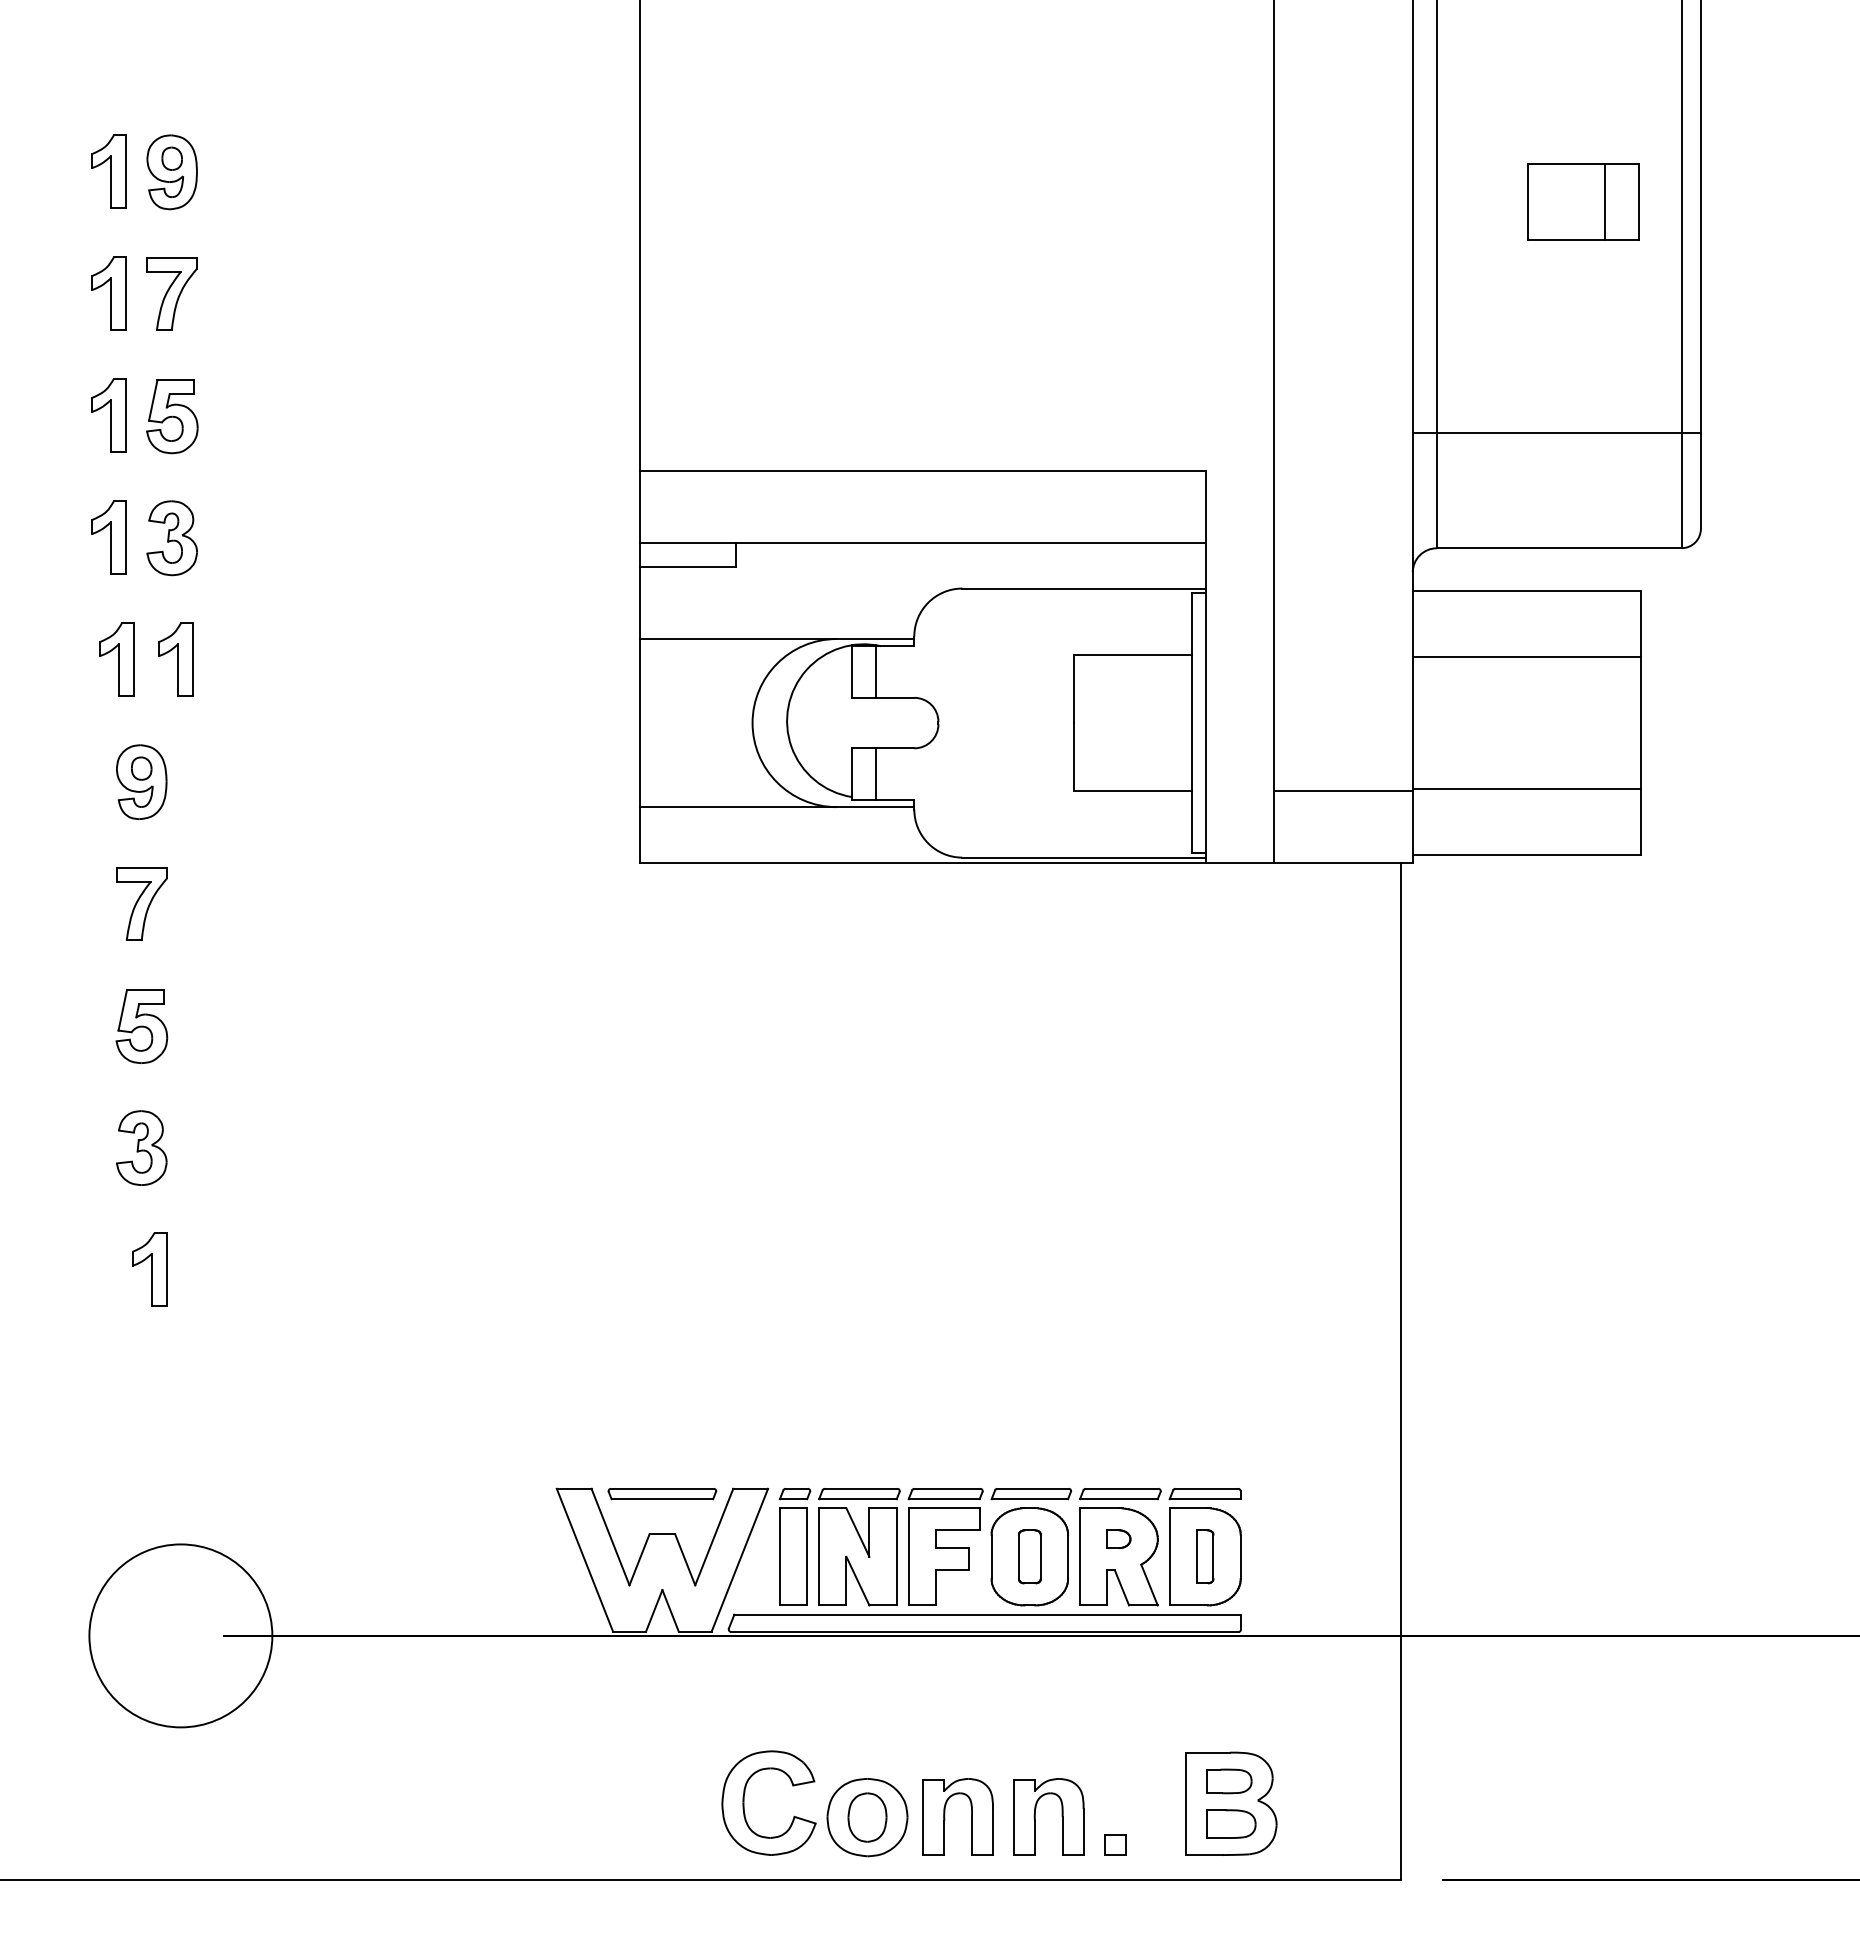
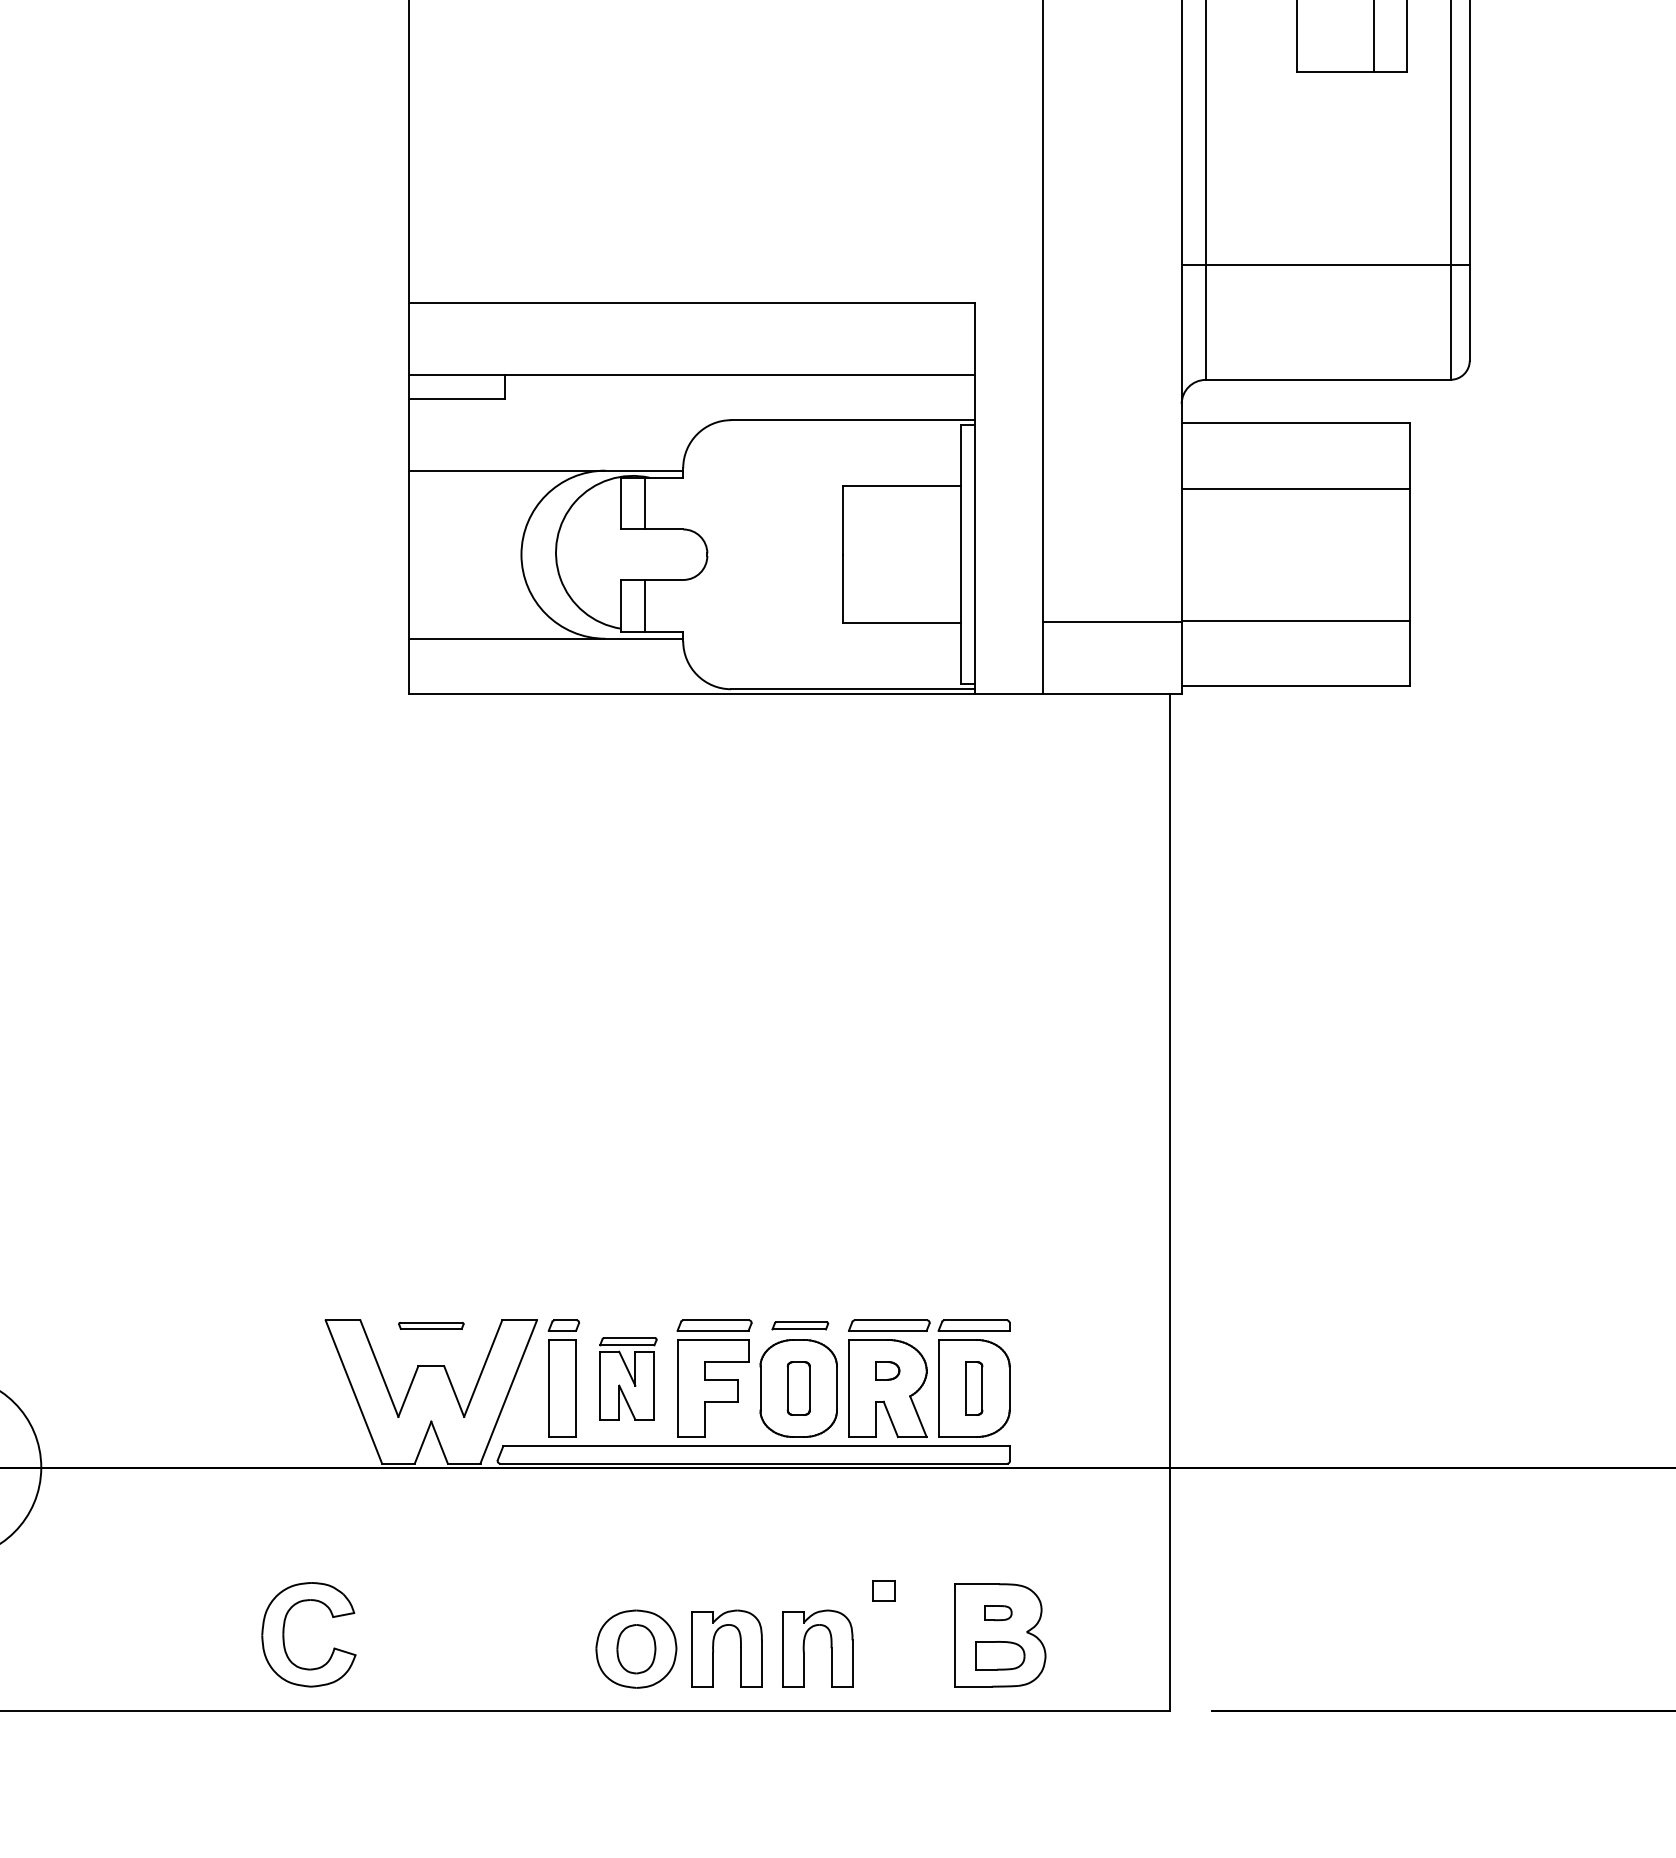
part: (662, 1494) -> (431, 1326), size x0.6
part: (1031, 1494) -> (800, 1326), size x0.7
part: (859, 1547) -> (628, 1379), size x0.7
part: (1229, 1781) -> (998, 1613), size x0.6
part: (744, 1802) -> (284, 1634), moved
part: (1115, 1844) -> (884, 1590), moved

